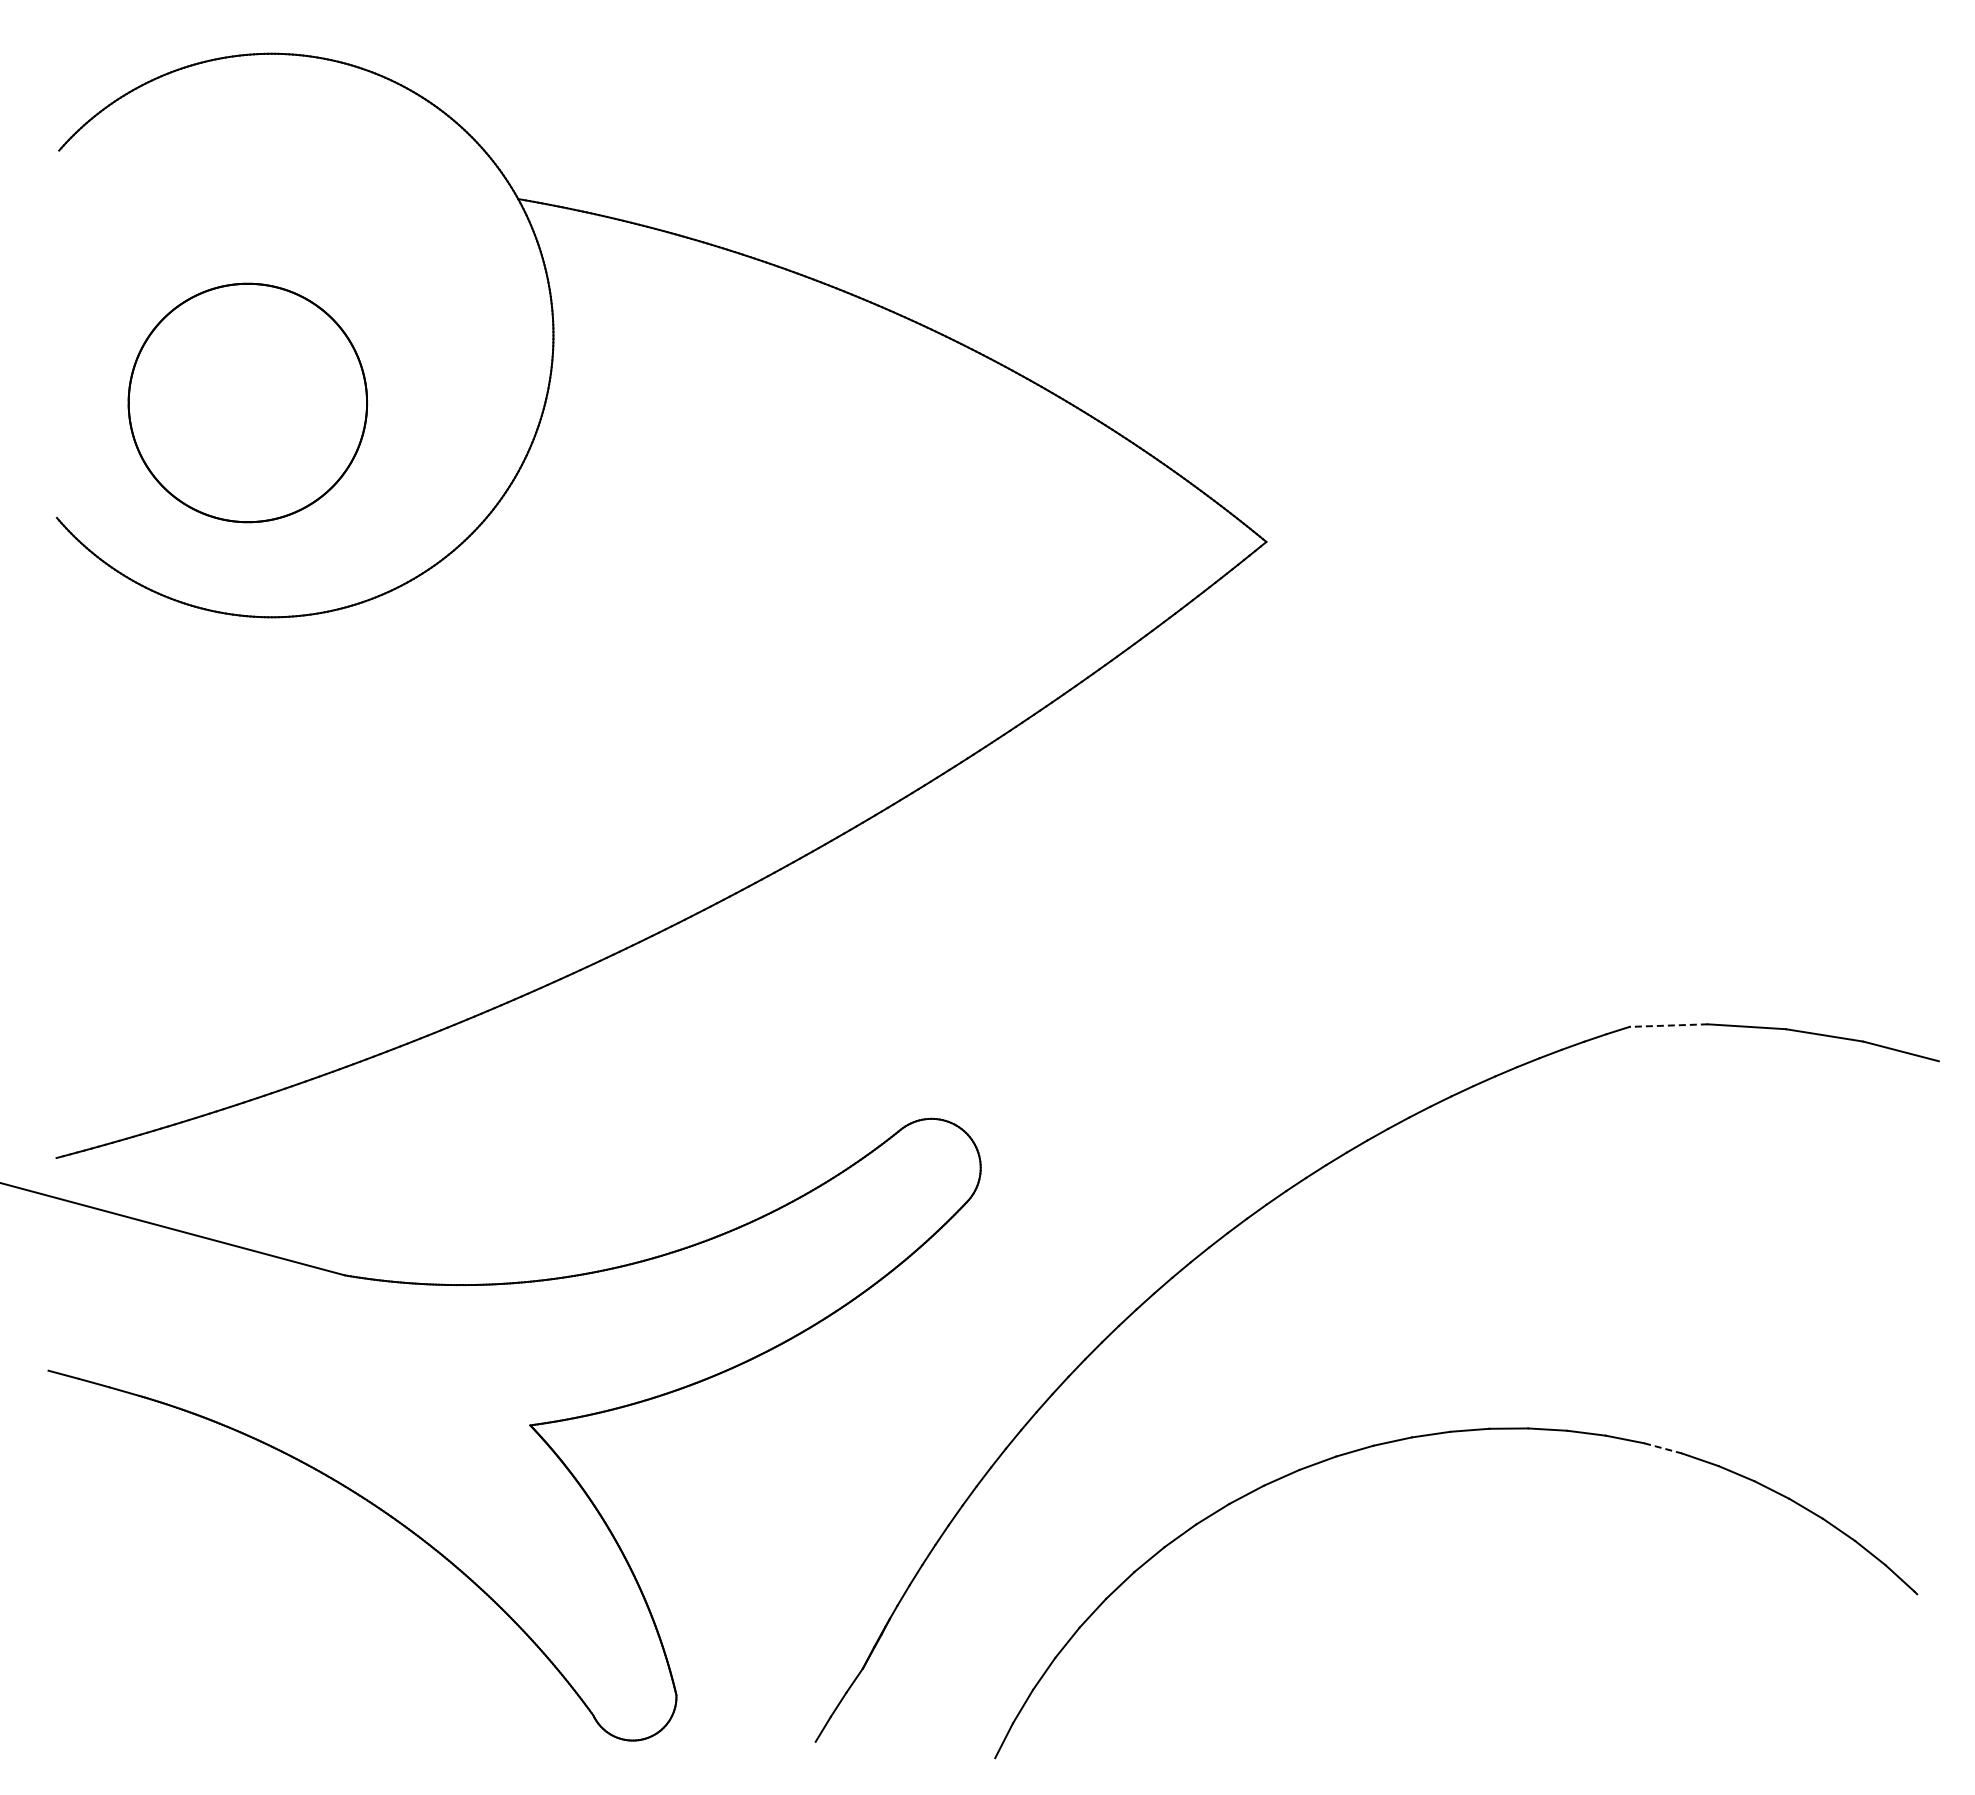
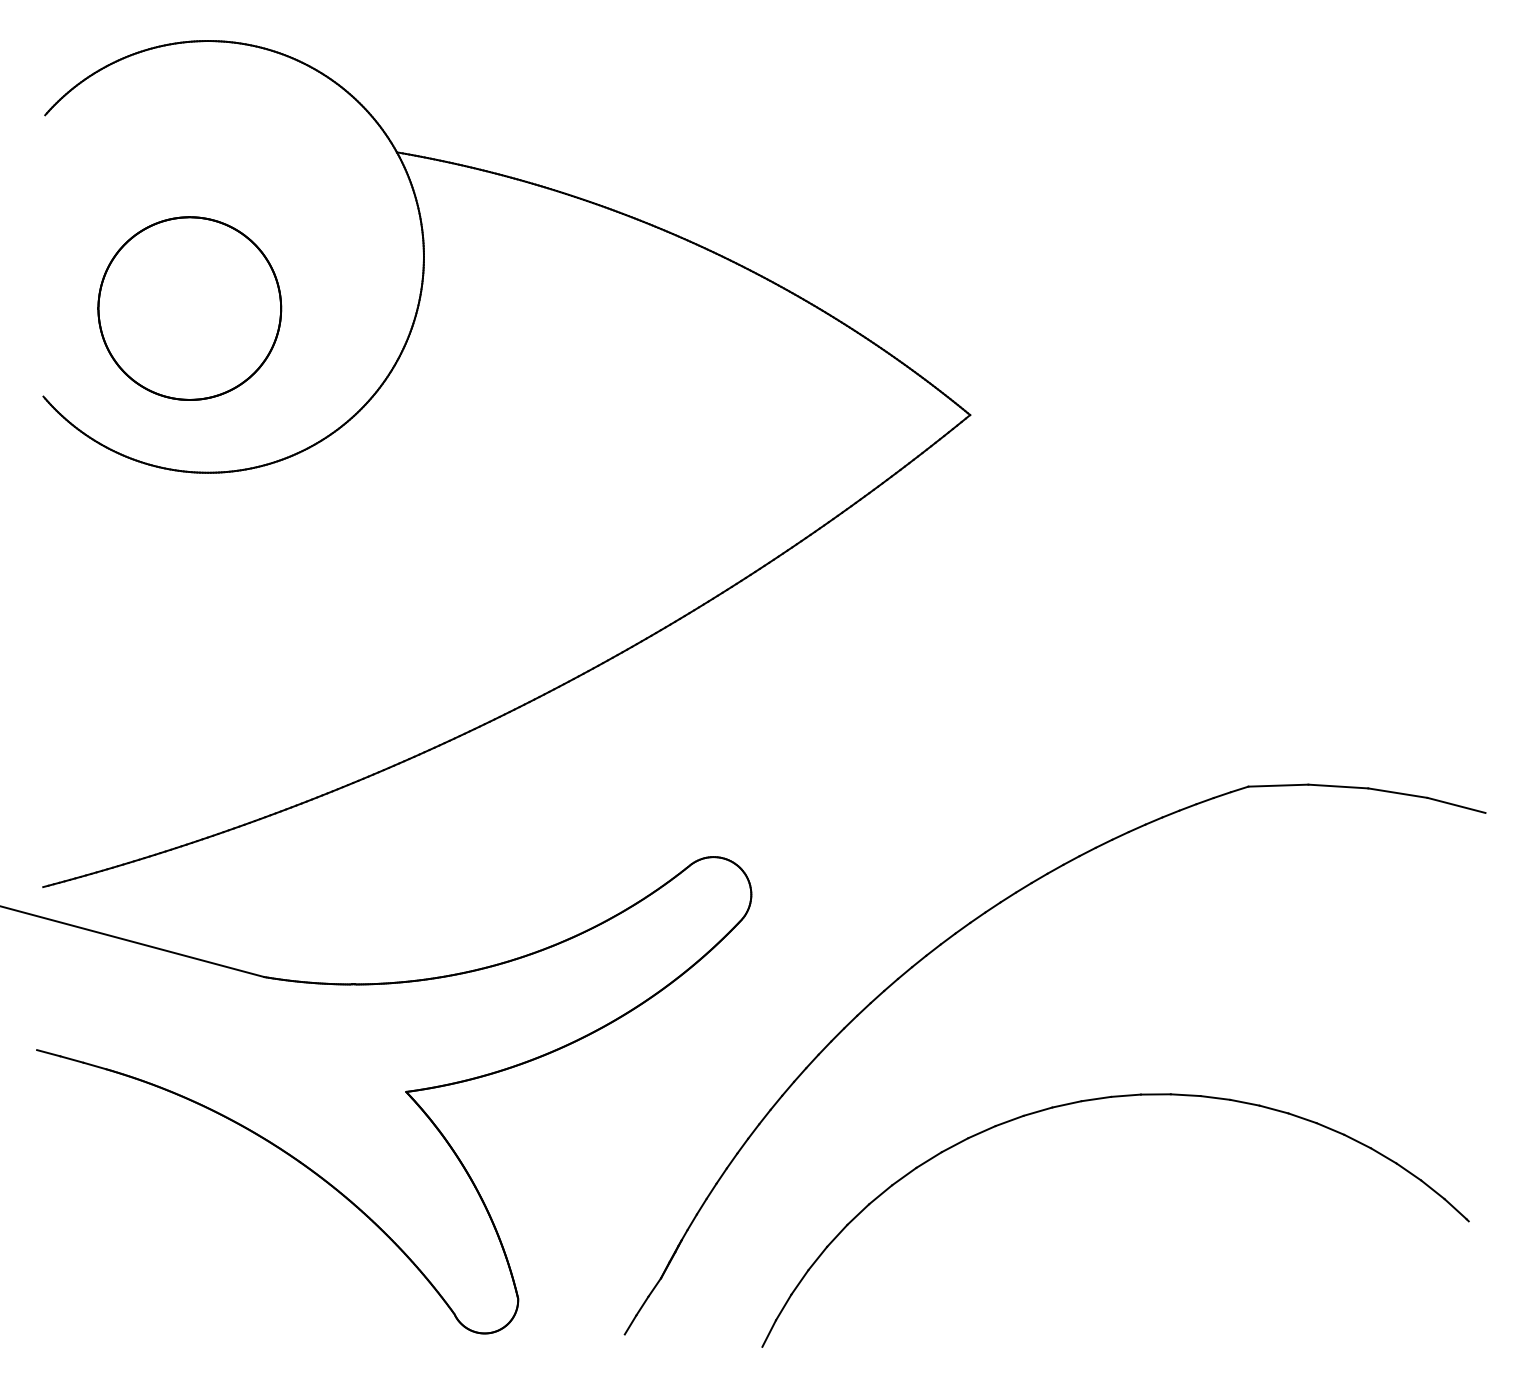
line: (1668, 1025) -> (1278, 785), dashed -> solid
line: (1662, 1448) -> (1273, 1109), dashed -> solid

